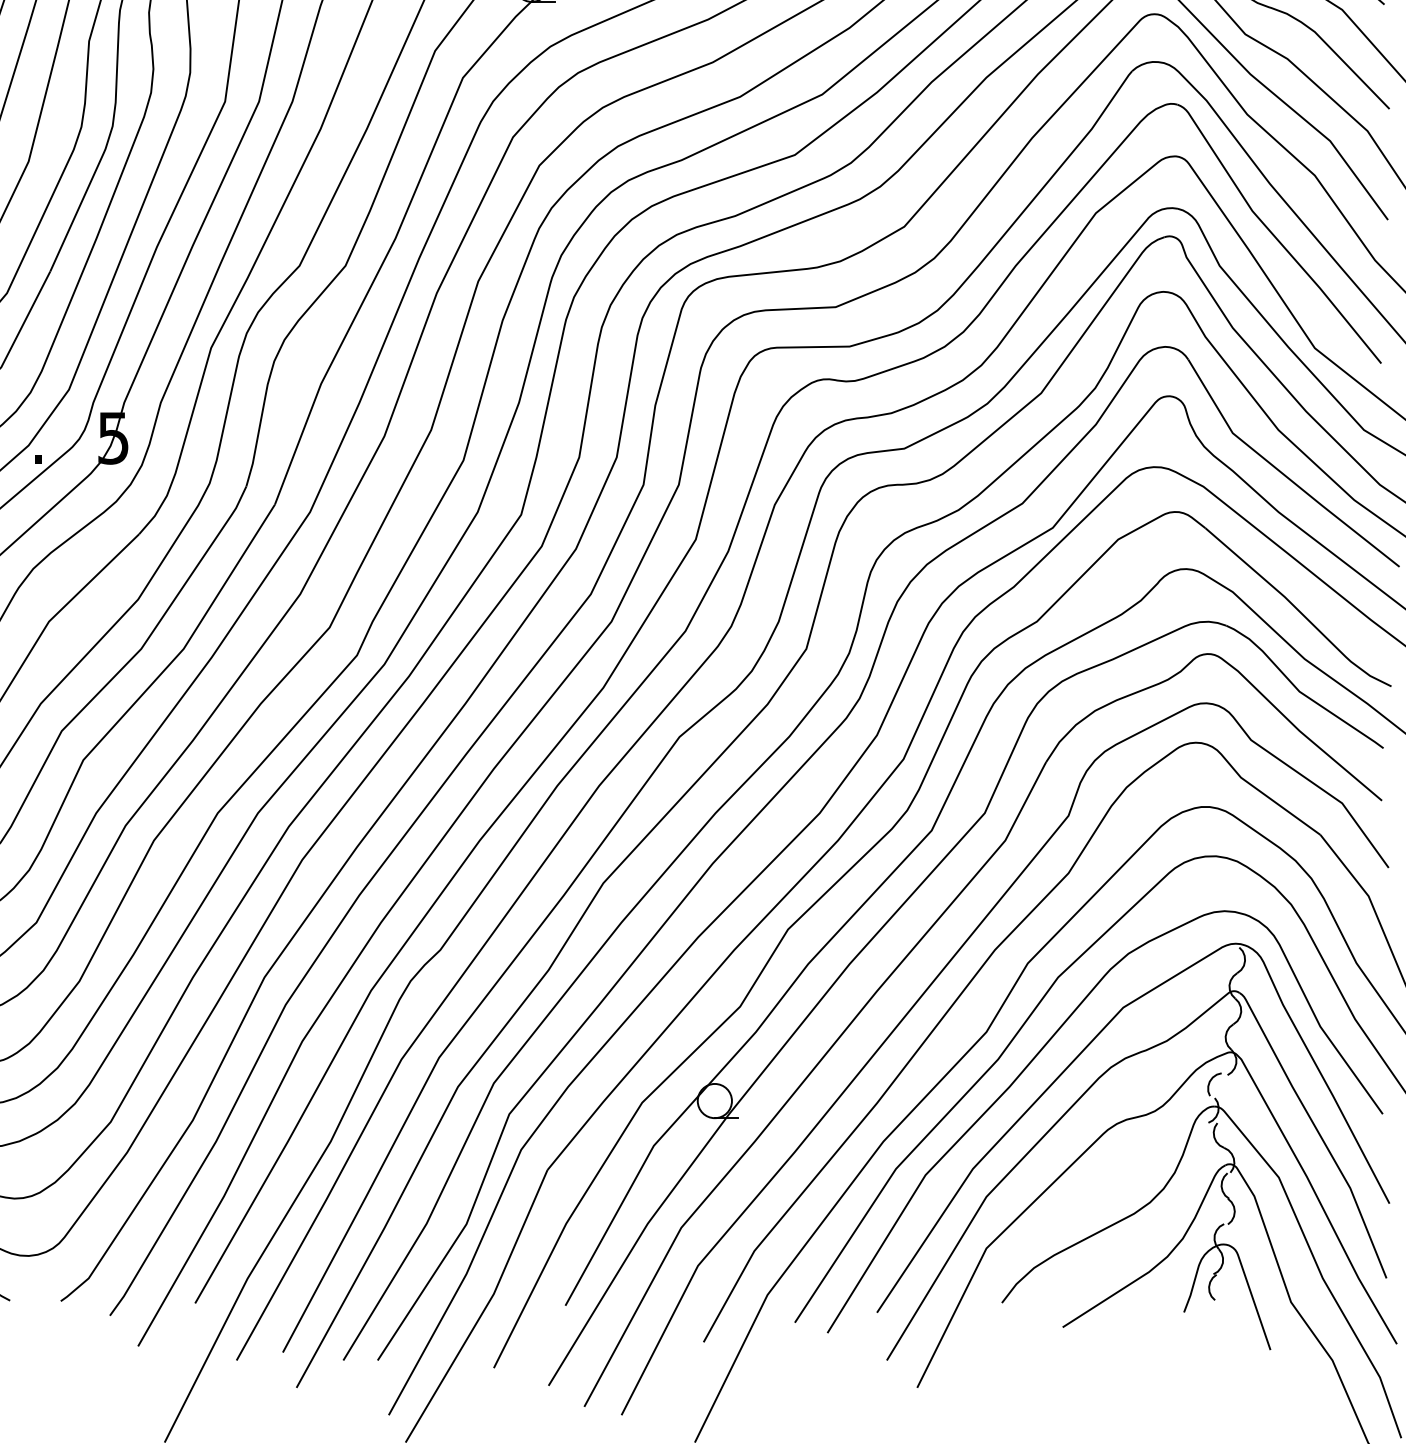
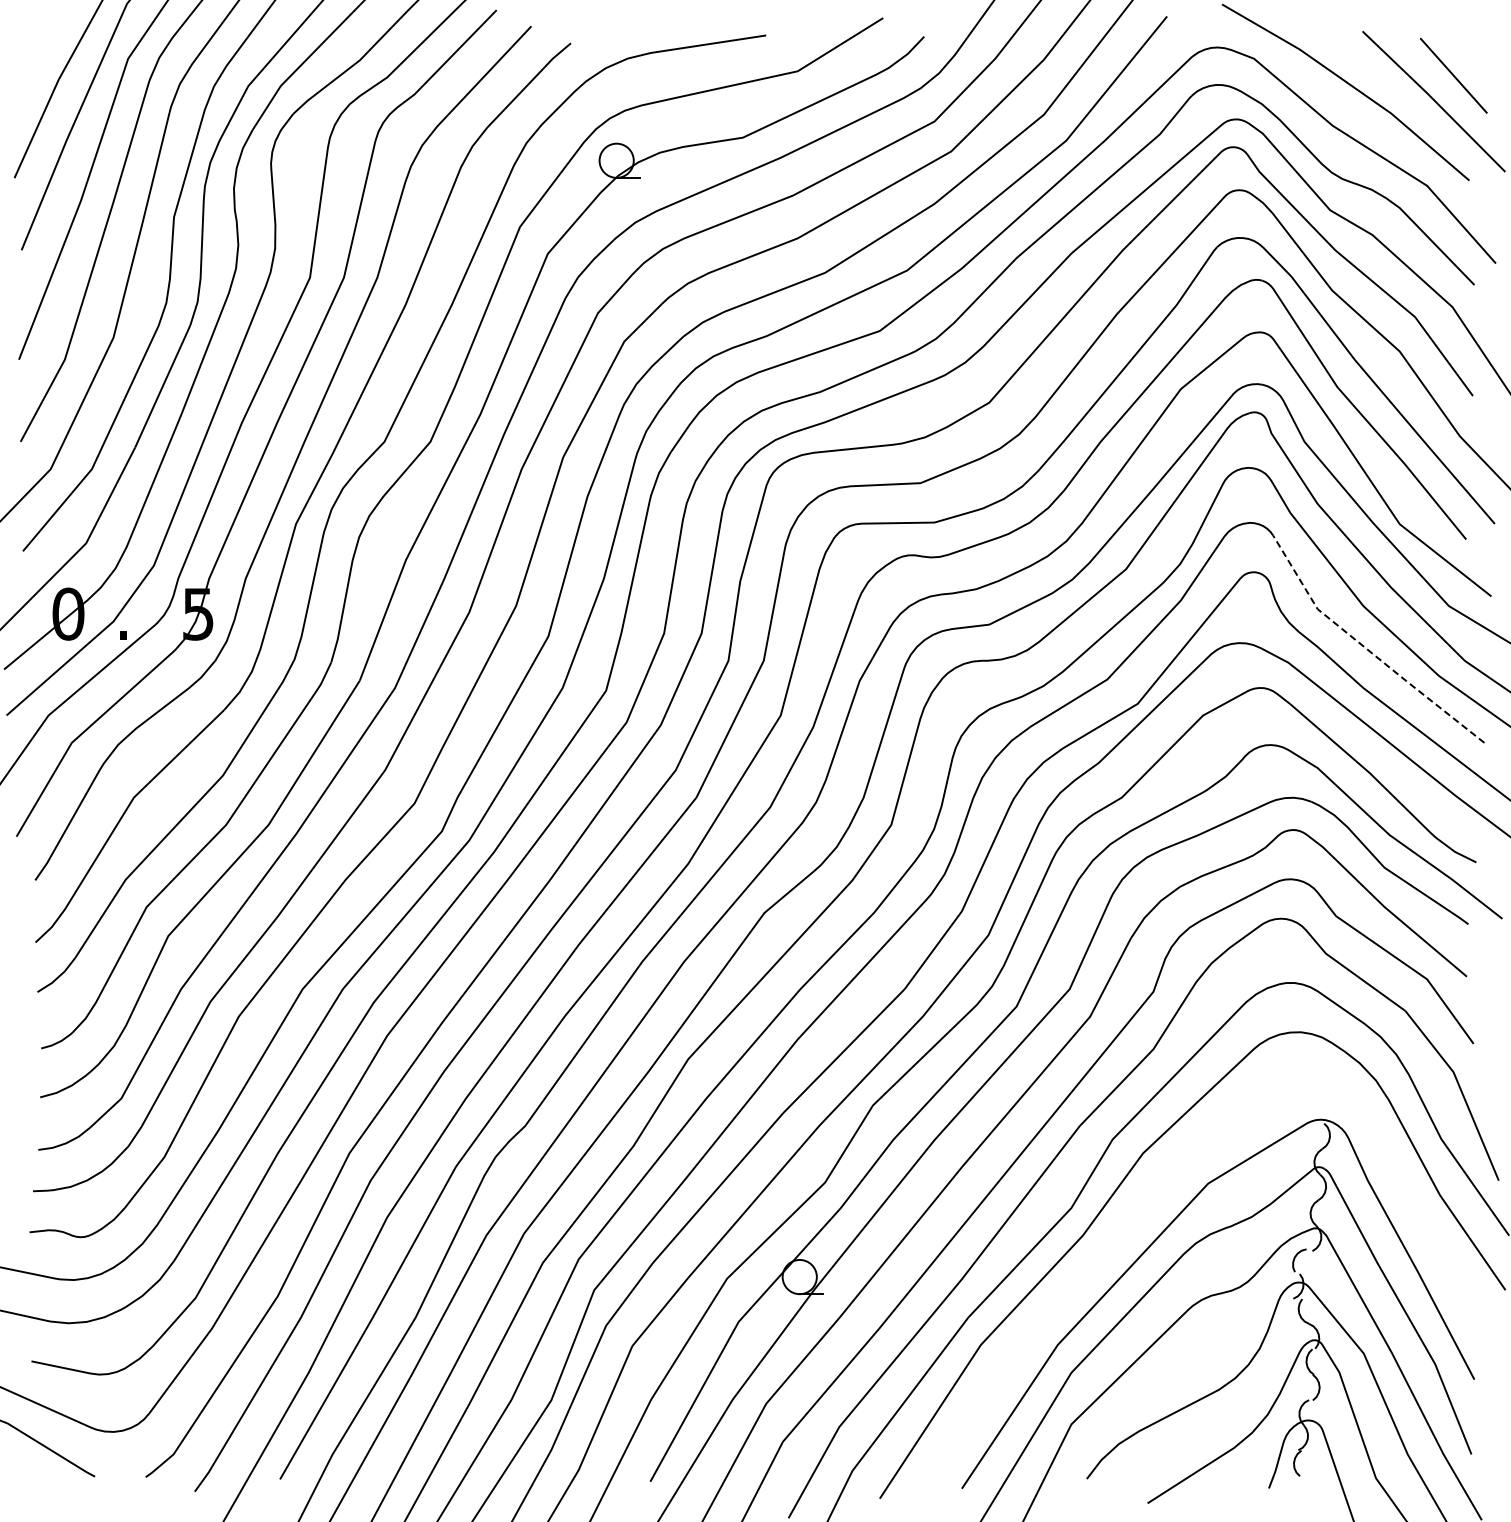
line: (1282, 473) -> (1367, 649), solid -> dashed
curve: (1035, 1058) -> (1120, 1234), removed

